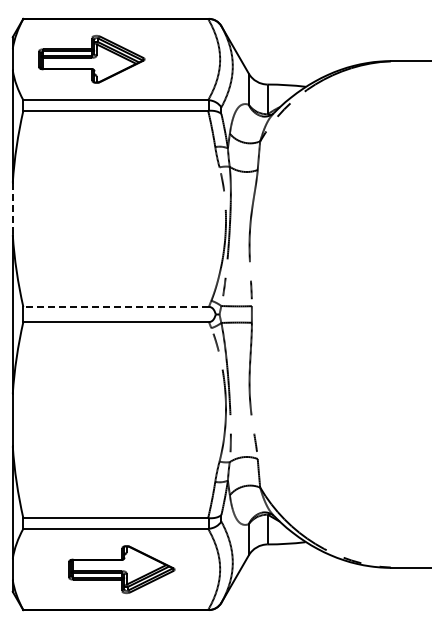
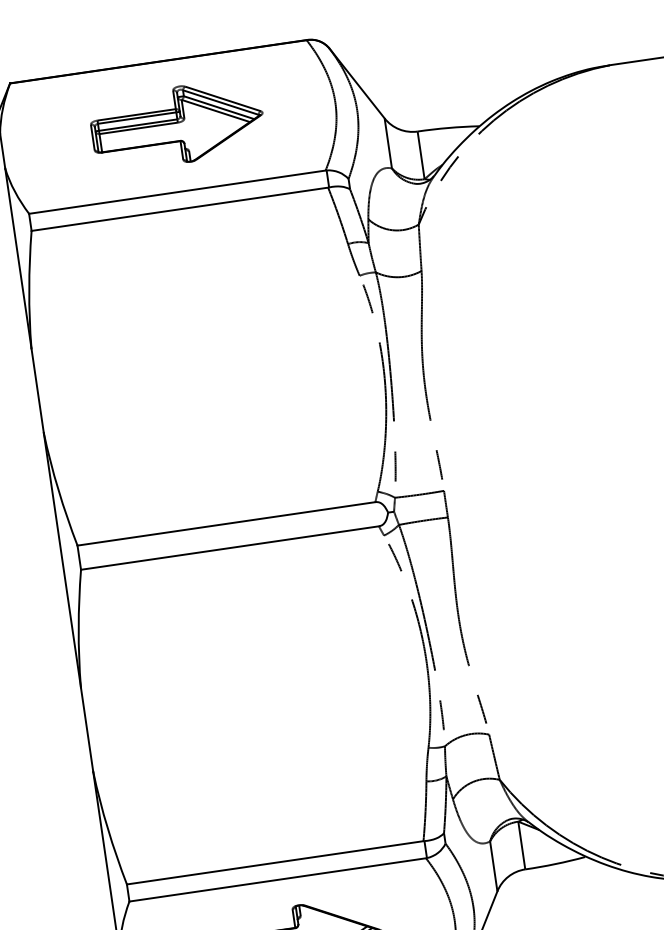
part: (91, 59) -> (177, 125), moved
line: (12, 209) -> (37, 391), dashed -> solid
line: (116, 306) -> (226, 523), dashed -> solid

